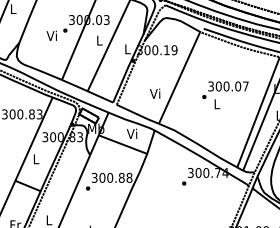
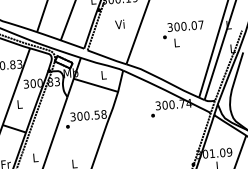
text: (155, 93) -> (120, 24), moved
text: (131, 133) -> (102, 74), Vi -> L
text: (121, 177) -> (96, 114), 300.88 -> 300.58

